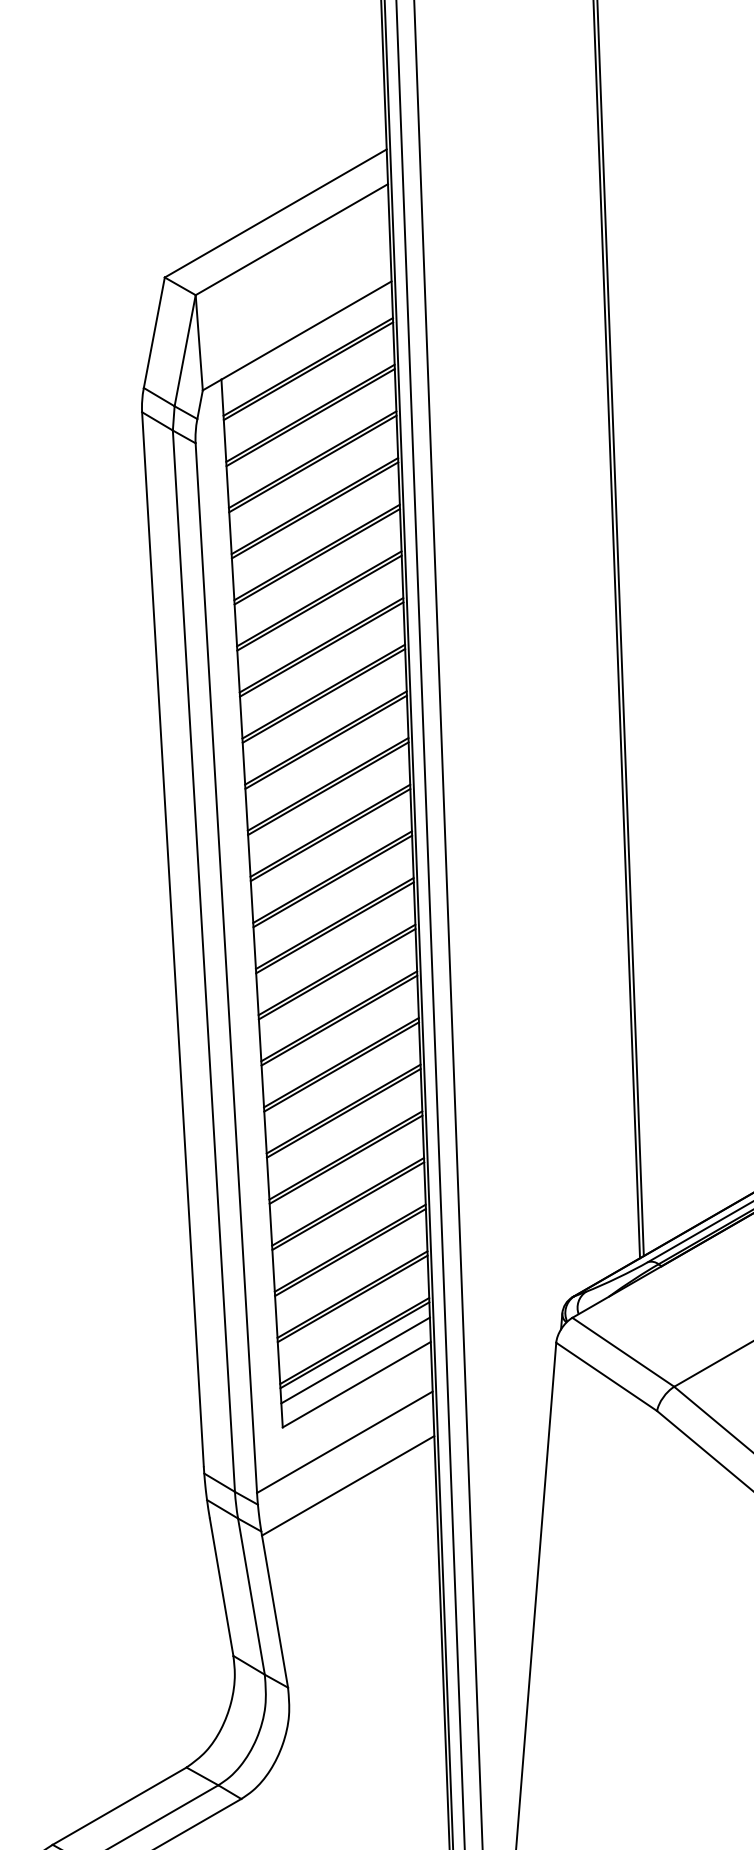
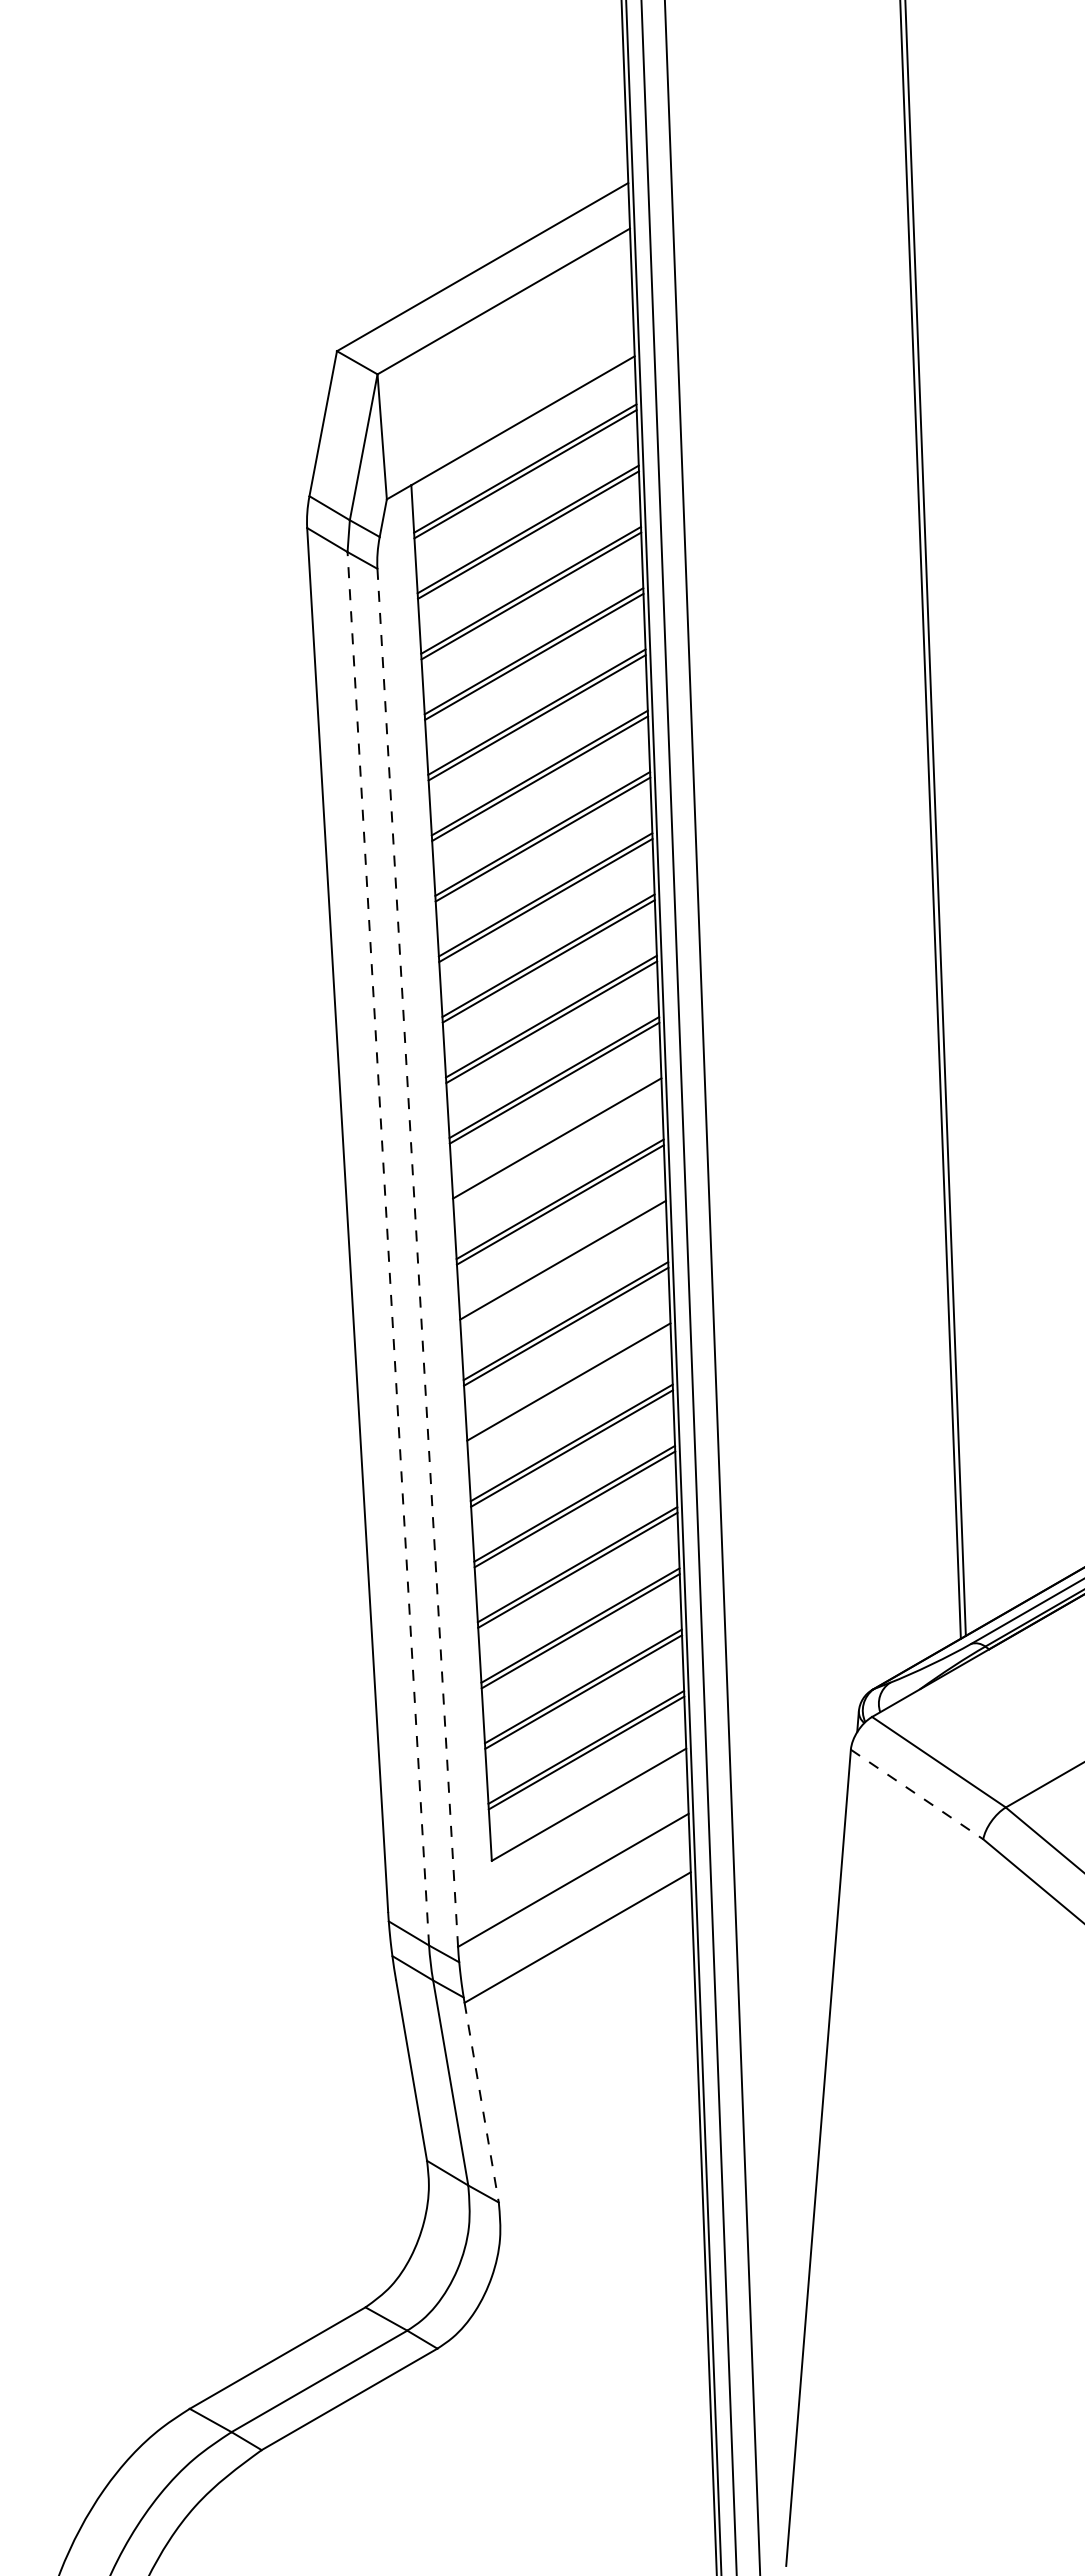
line: (332, 881) -> (557, 1143), removed
line: (204, 960) -> (388, 1248), solid -> dashed
line: (226, 968) -> (417, 1258), solid -> dashed
line: (337, 973) -> (563, 1265), removed
line: (341, 1066) -> (568, 1387), removed
line: (355, 1360) -> (587, 1772), removed
line: (606, 1376) -> (917, 1794), solid -> dashed
line: (274, 1612) -> (481, 2103), solid -> dashed

